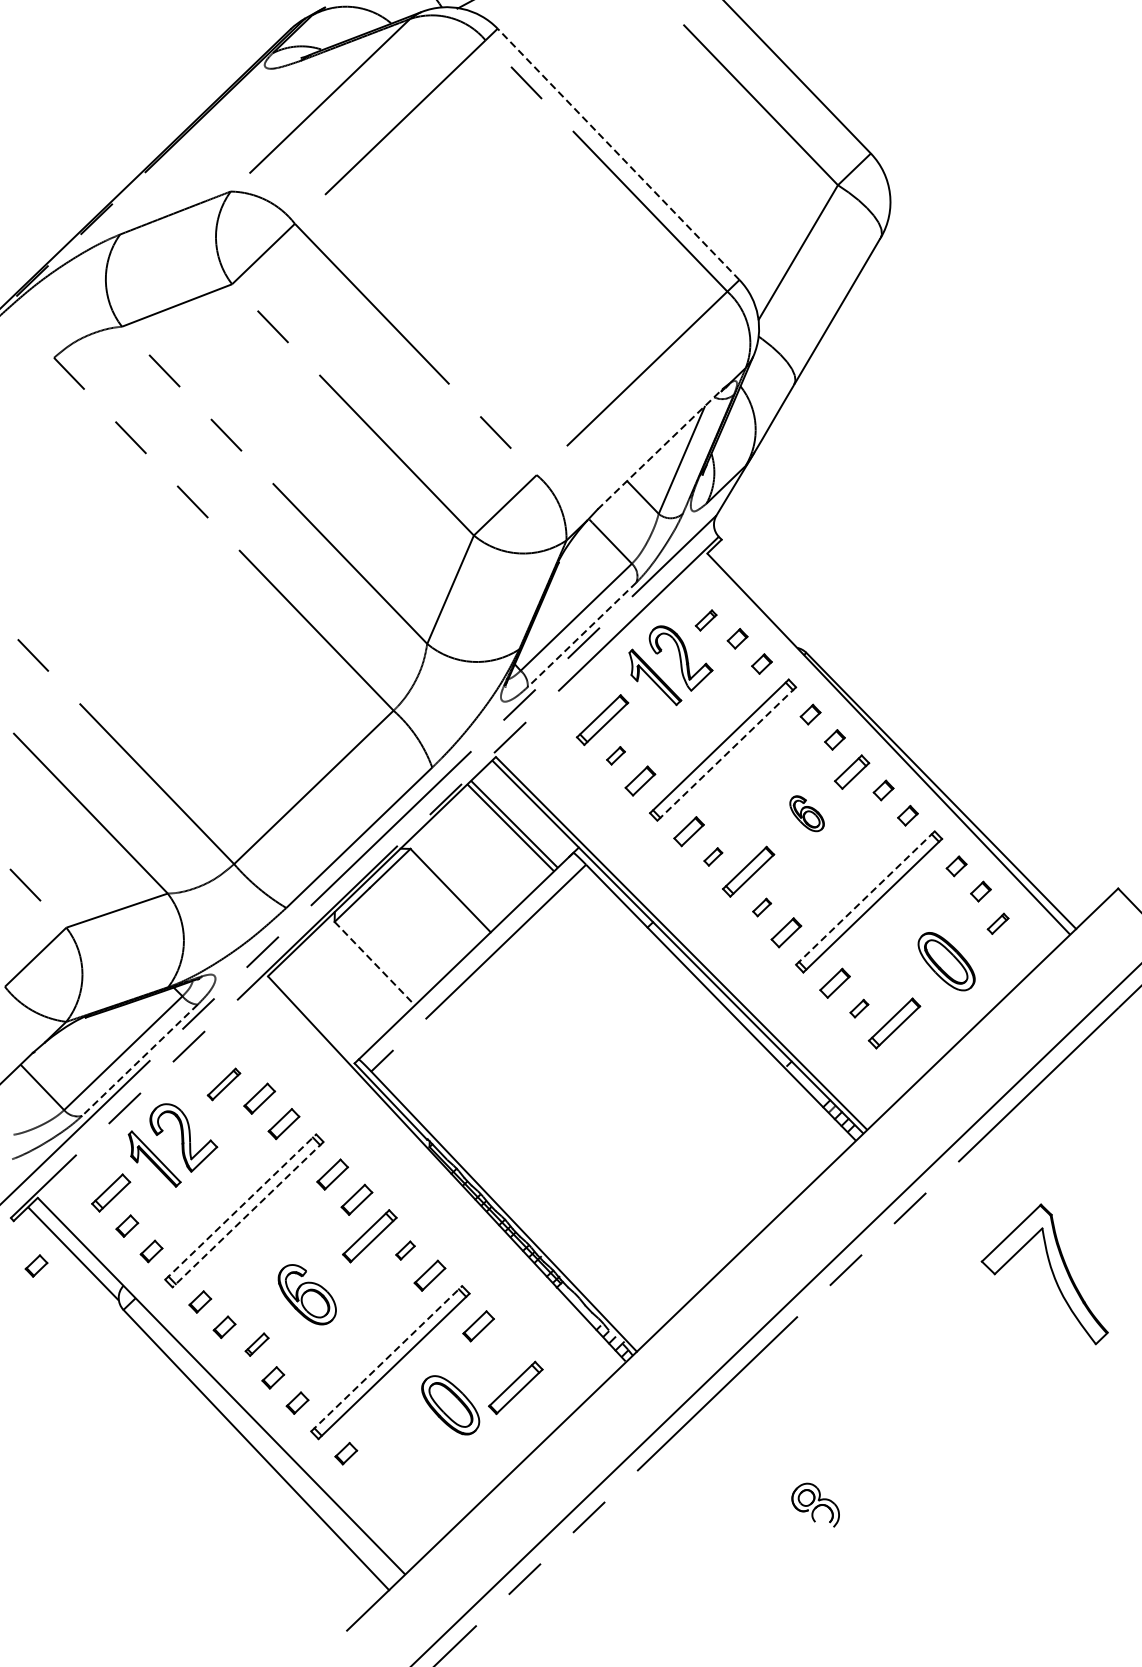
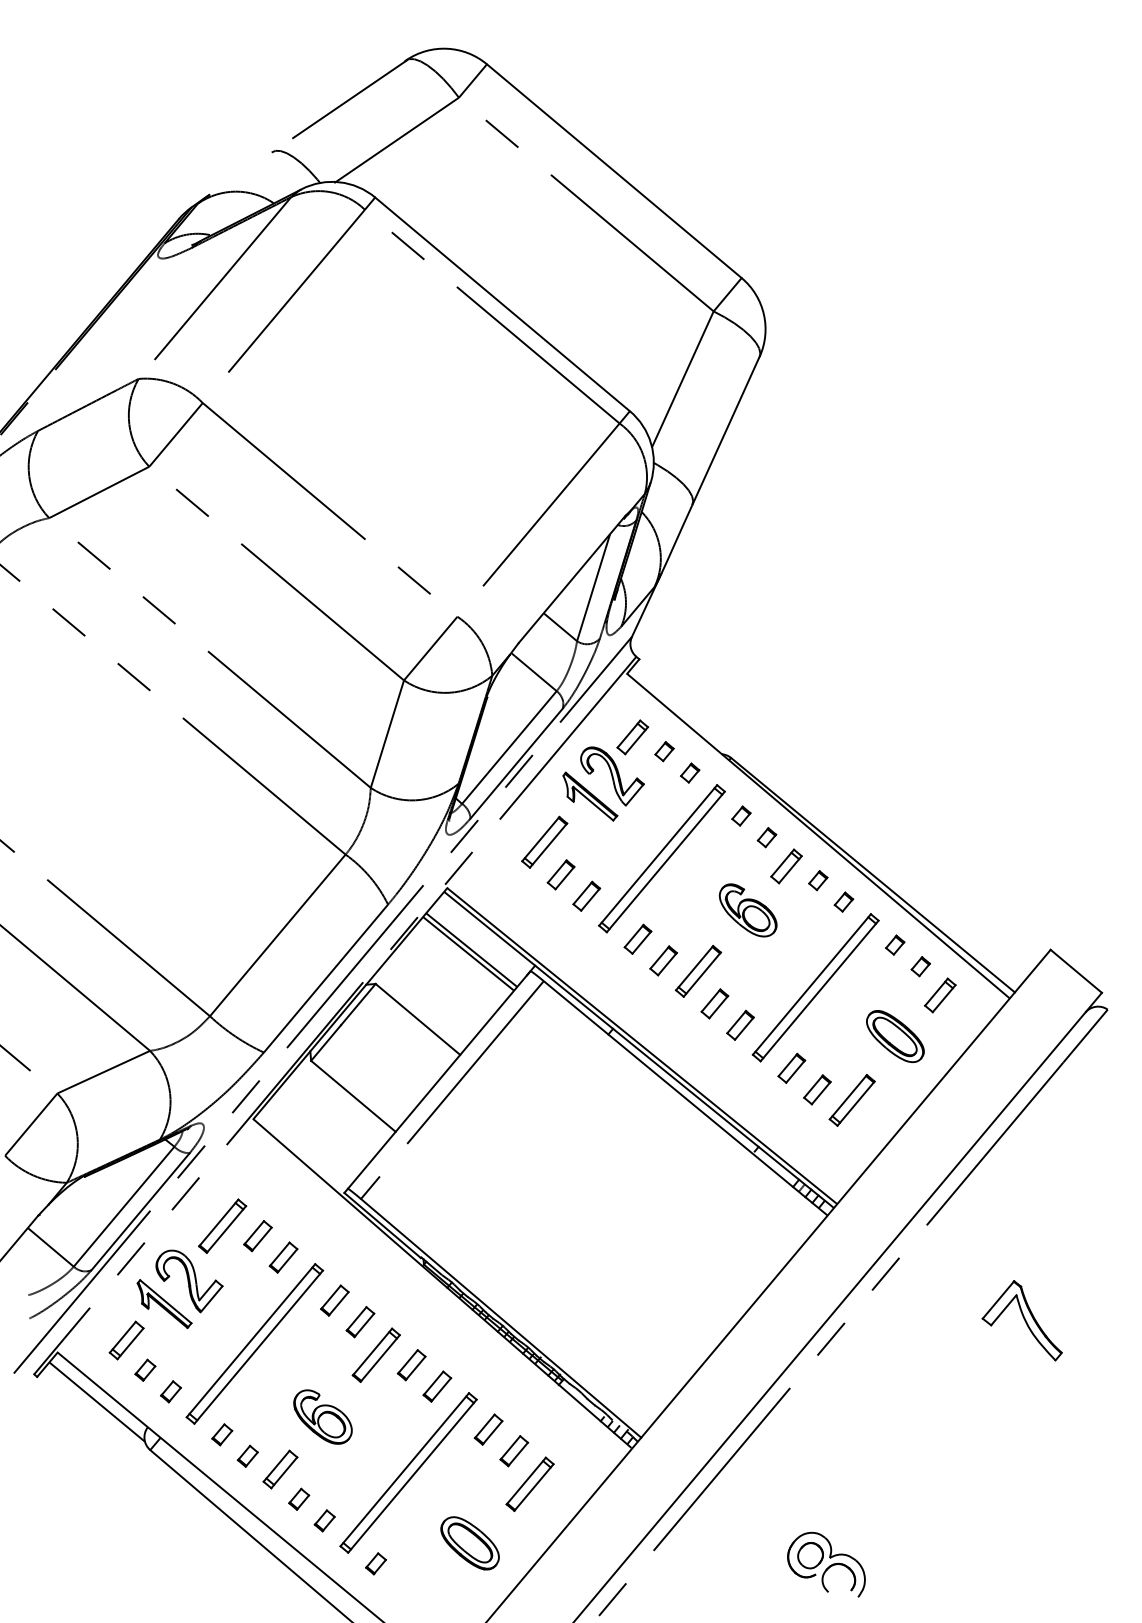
line: (618, 154) -> (502, 304), dashed -> solid
line: (660, 449) -> (572, 579), dashed -> solid
part: (705, 620) -> (632, 737), size x1.67
line: (581, 634) -> (516, 763), dashed -> solid
line: (726, 753) -> (665, 861), dashed -> solid
part: (615, 755) -> (560, 874), size x1.67
part: (806, 813) -> (747, 910), size x1.67
part: (713, 856) -> (663, 960), size x1.67
line: (864, 898) -> (811, 984), dashed -> solid
part: (761, 907) -> (714, 1003), size x1.67
part: (998, 923) -> (940, 995), size x1.67
line: (374, 963) -> (353, 1096), dashed -> solid
part: (859, 1008) -> (817, 1089), size x1.67
line: (139, 1061) -> (140, 1212), dashed -> solid
part: (223, 1083) -> (222, 1225), size x1.67
line: (241, 1206) -> (251, 1340), dashed -> solid
line: (247, 1214) -> (258, 1347), dashed -> solid
part: (405, 1250) -> (411, 1365), size x1.67
part: (36, 1265) -> (63, 1416), removed
part: (1046, 1271) -> (1021, 1320), size x0.62
part: (257, 1344) -> (280, 1469), size x1.67
part: (503, 1351) -> (514, 1451), added
line: (386, 1358) -> (404, 1469), dashed -> solid
part: (450, 1405) -> (469, 1543), moved
part: (815, 1504) -> (826, 1564), size x1.67

